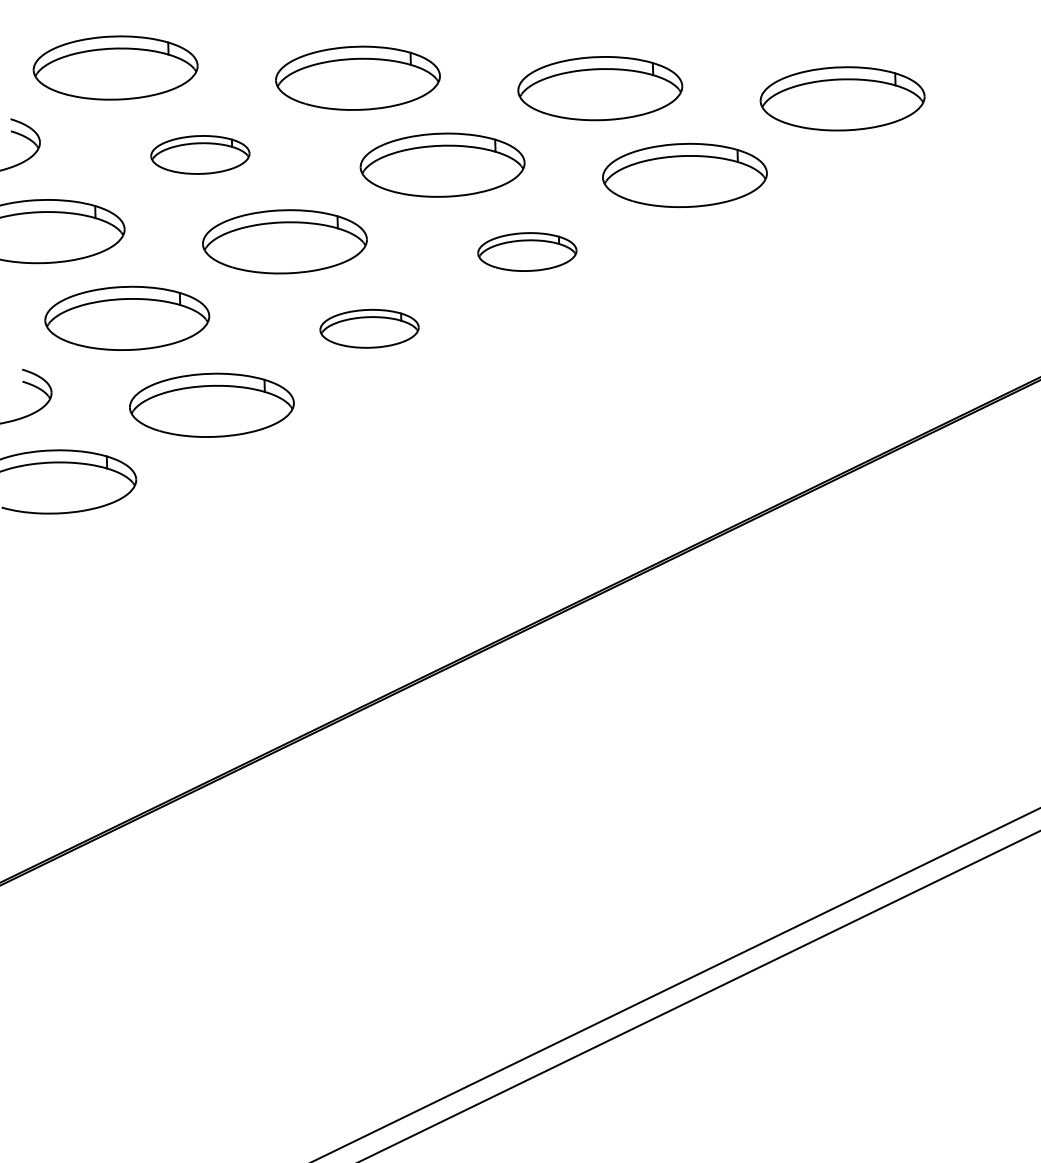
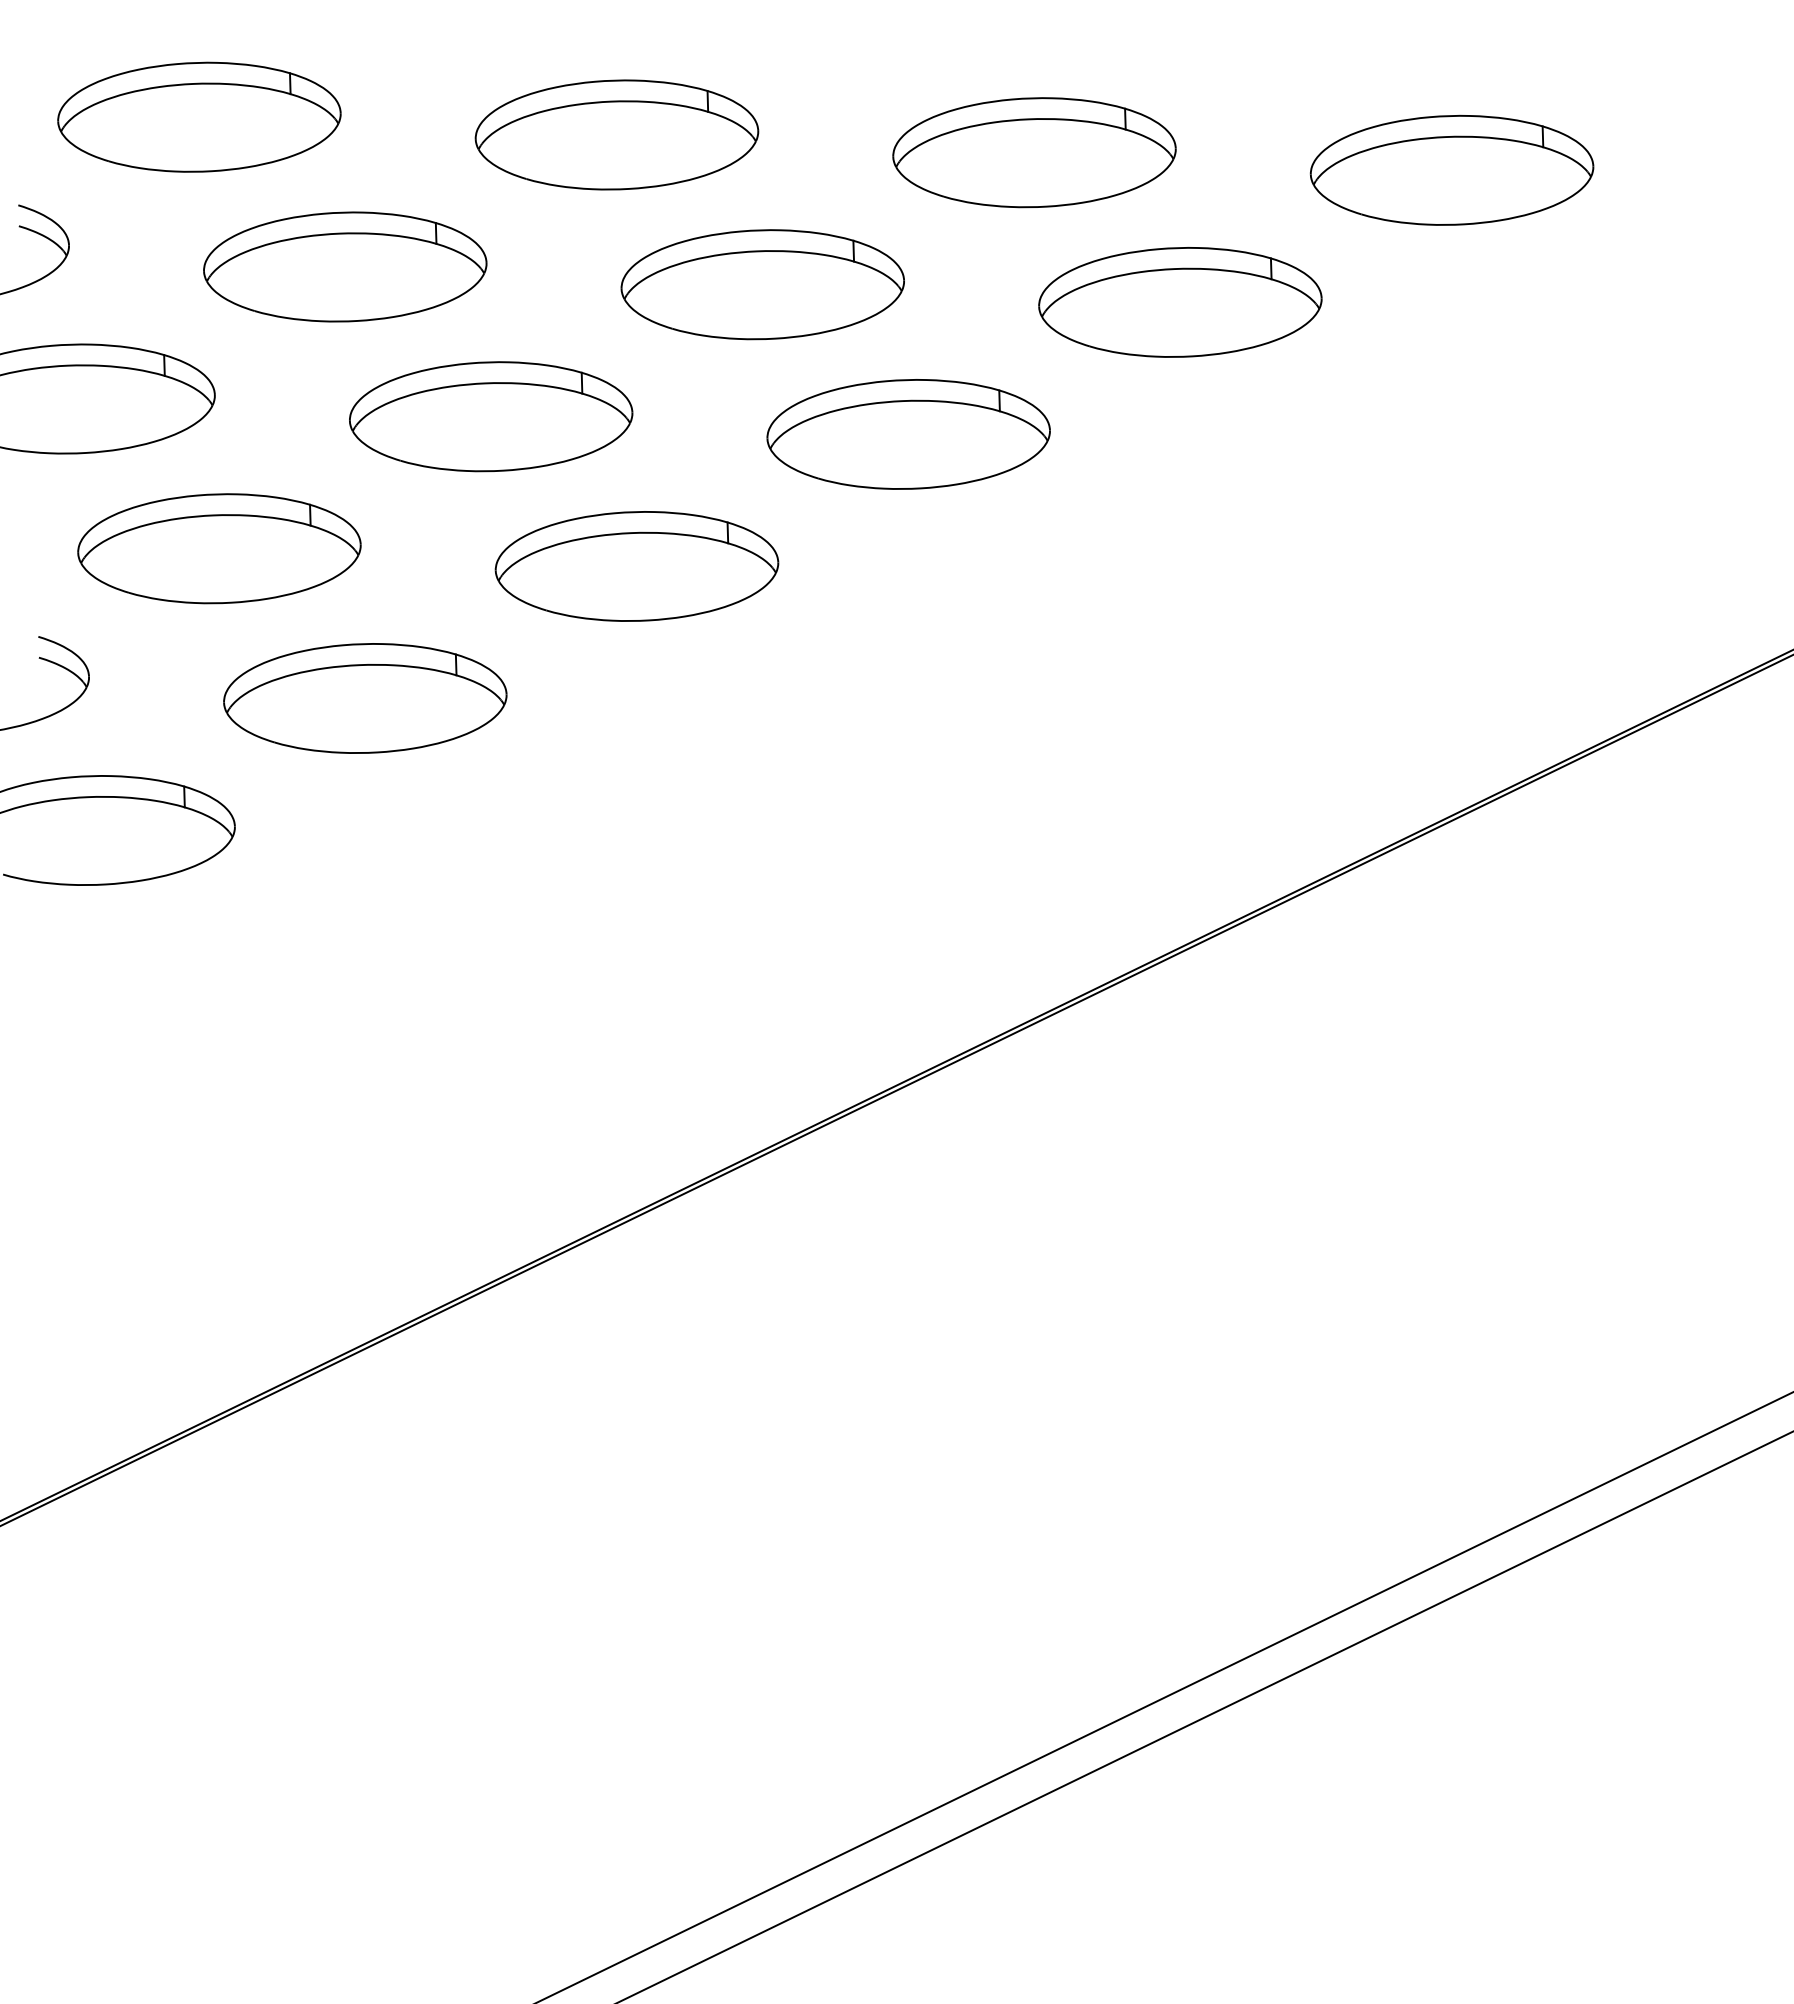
part: (200, 154) -> (345, 266), size x1.67
part: (527, 251) -> (909, 433), size x1.67
part: (369, 328) -> (636, 566), size x1.67

